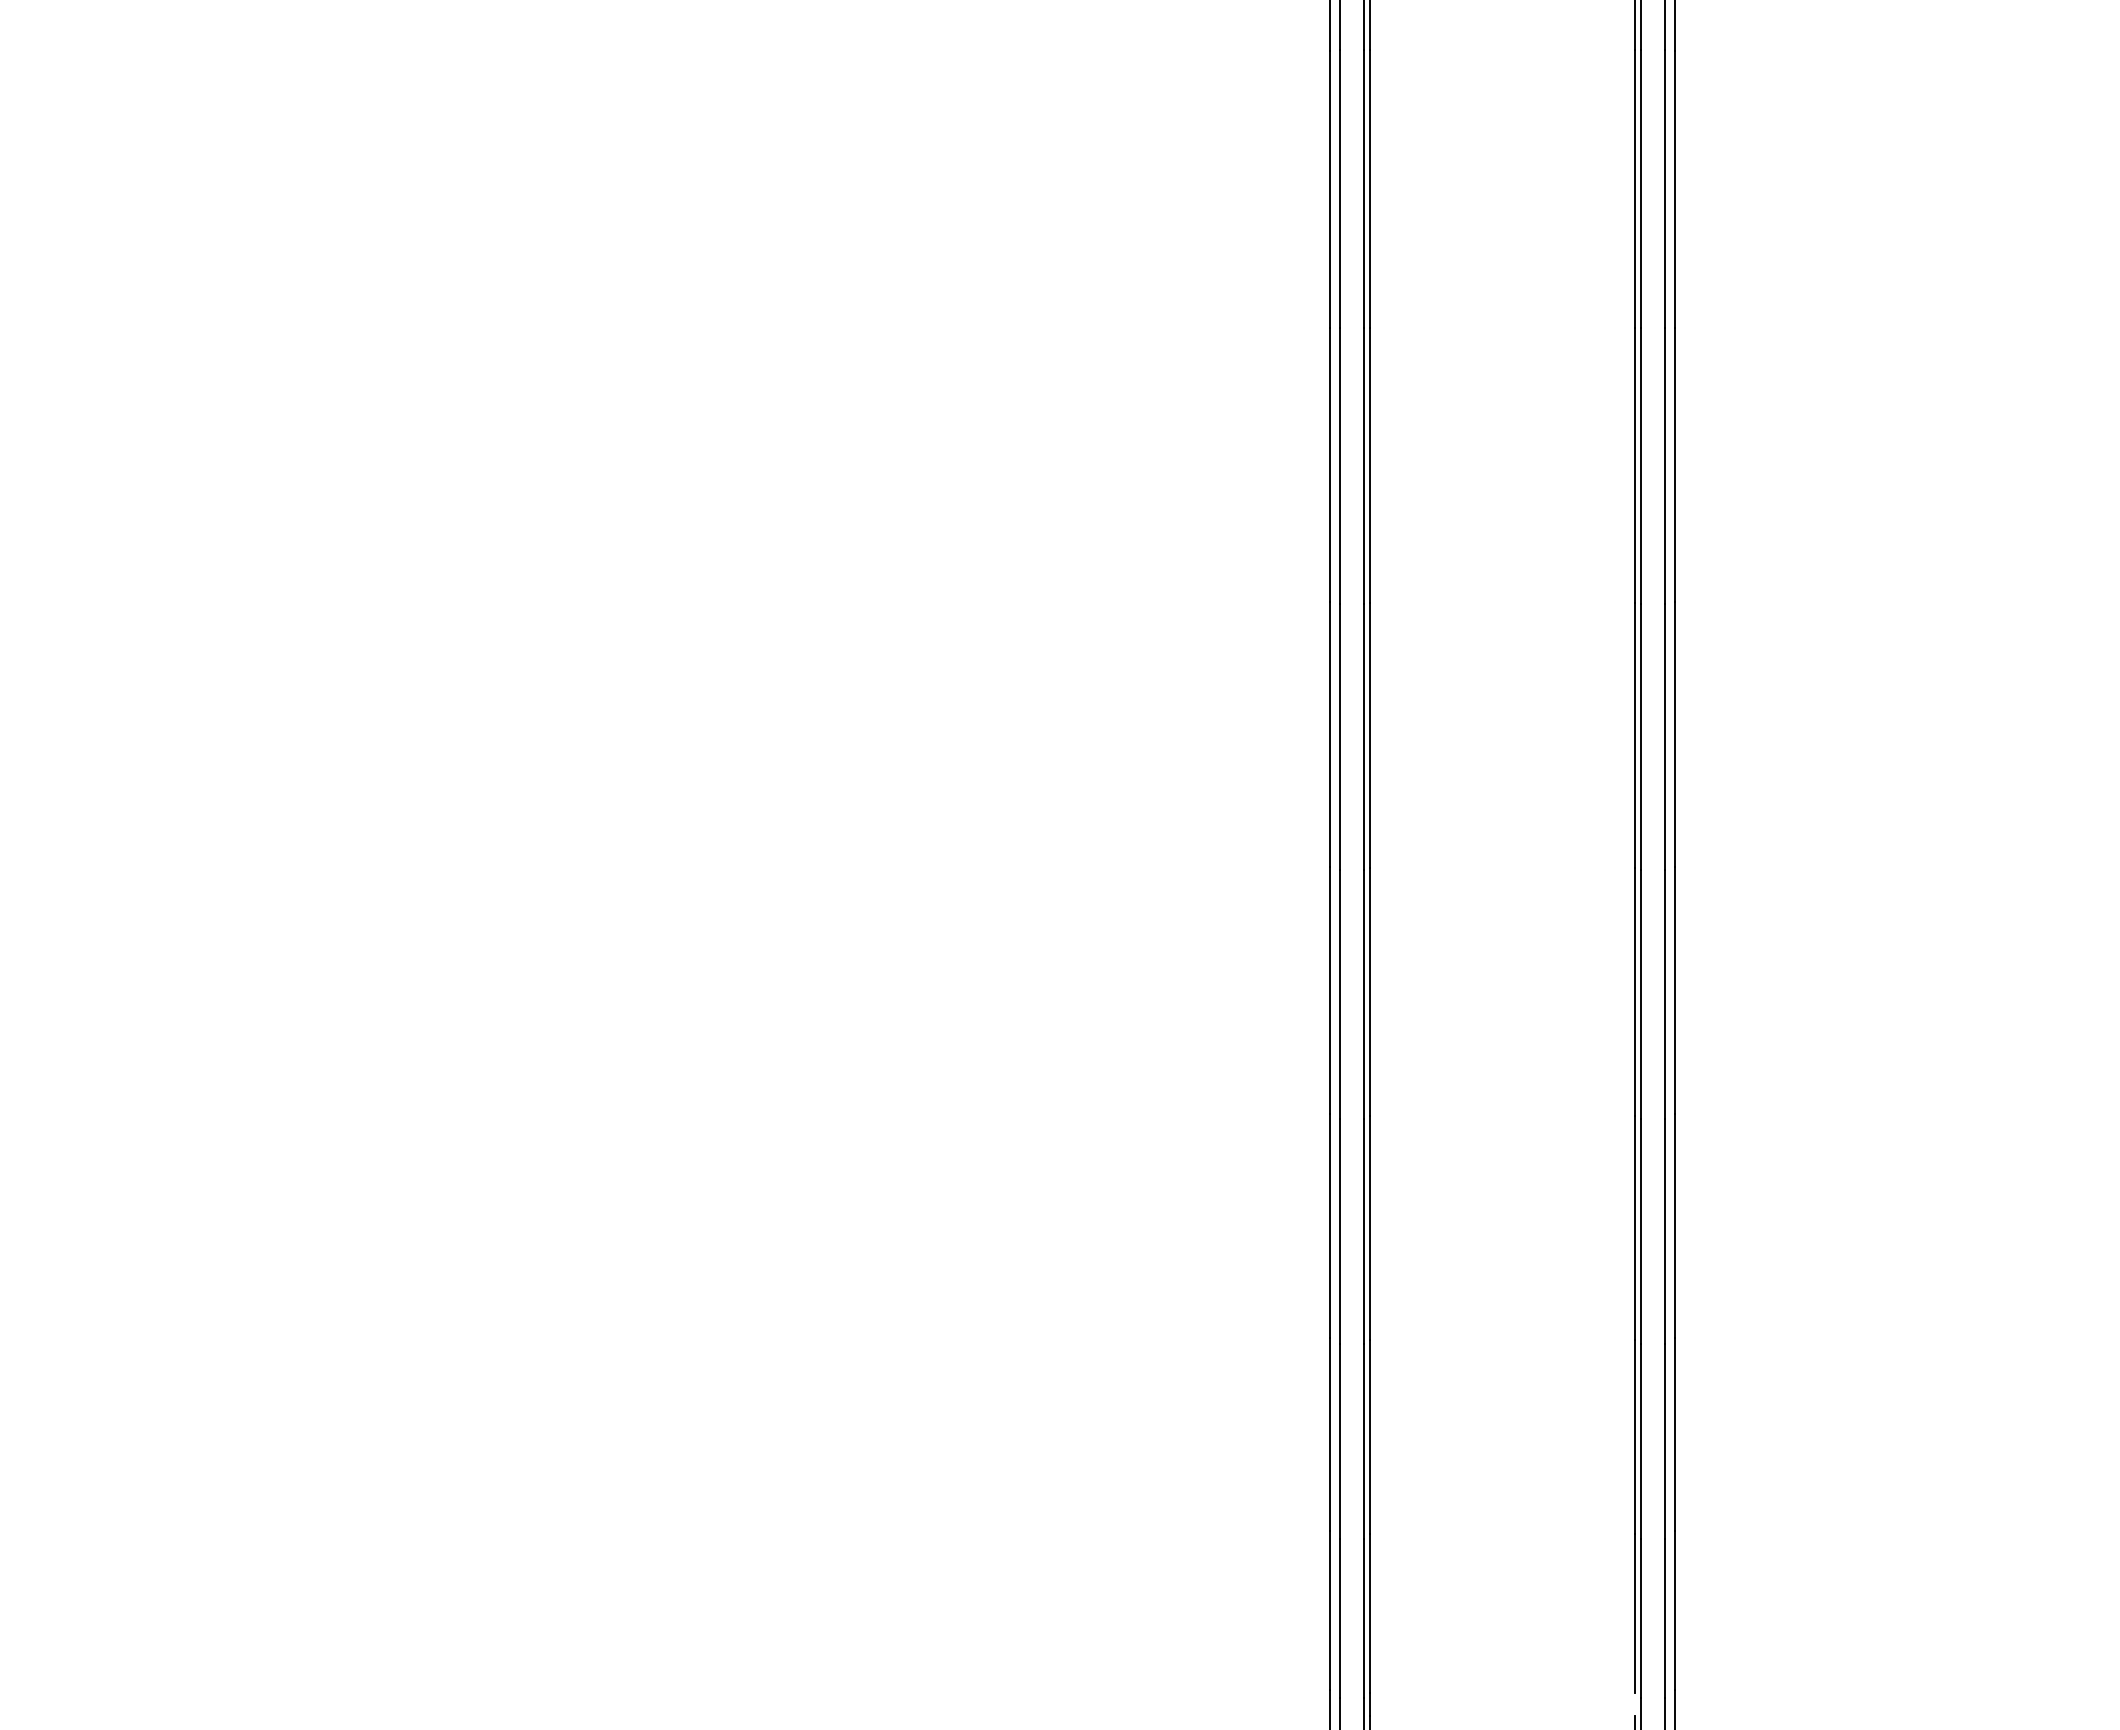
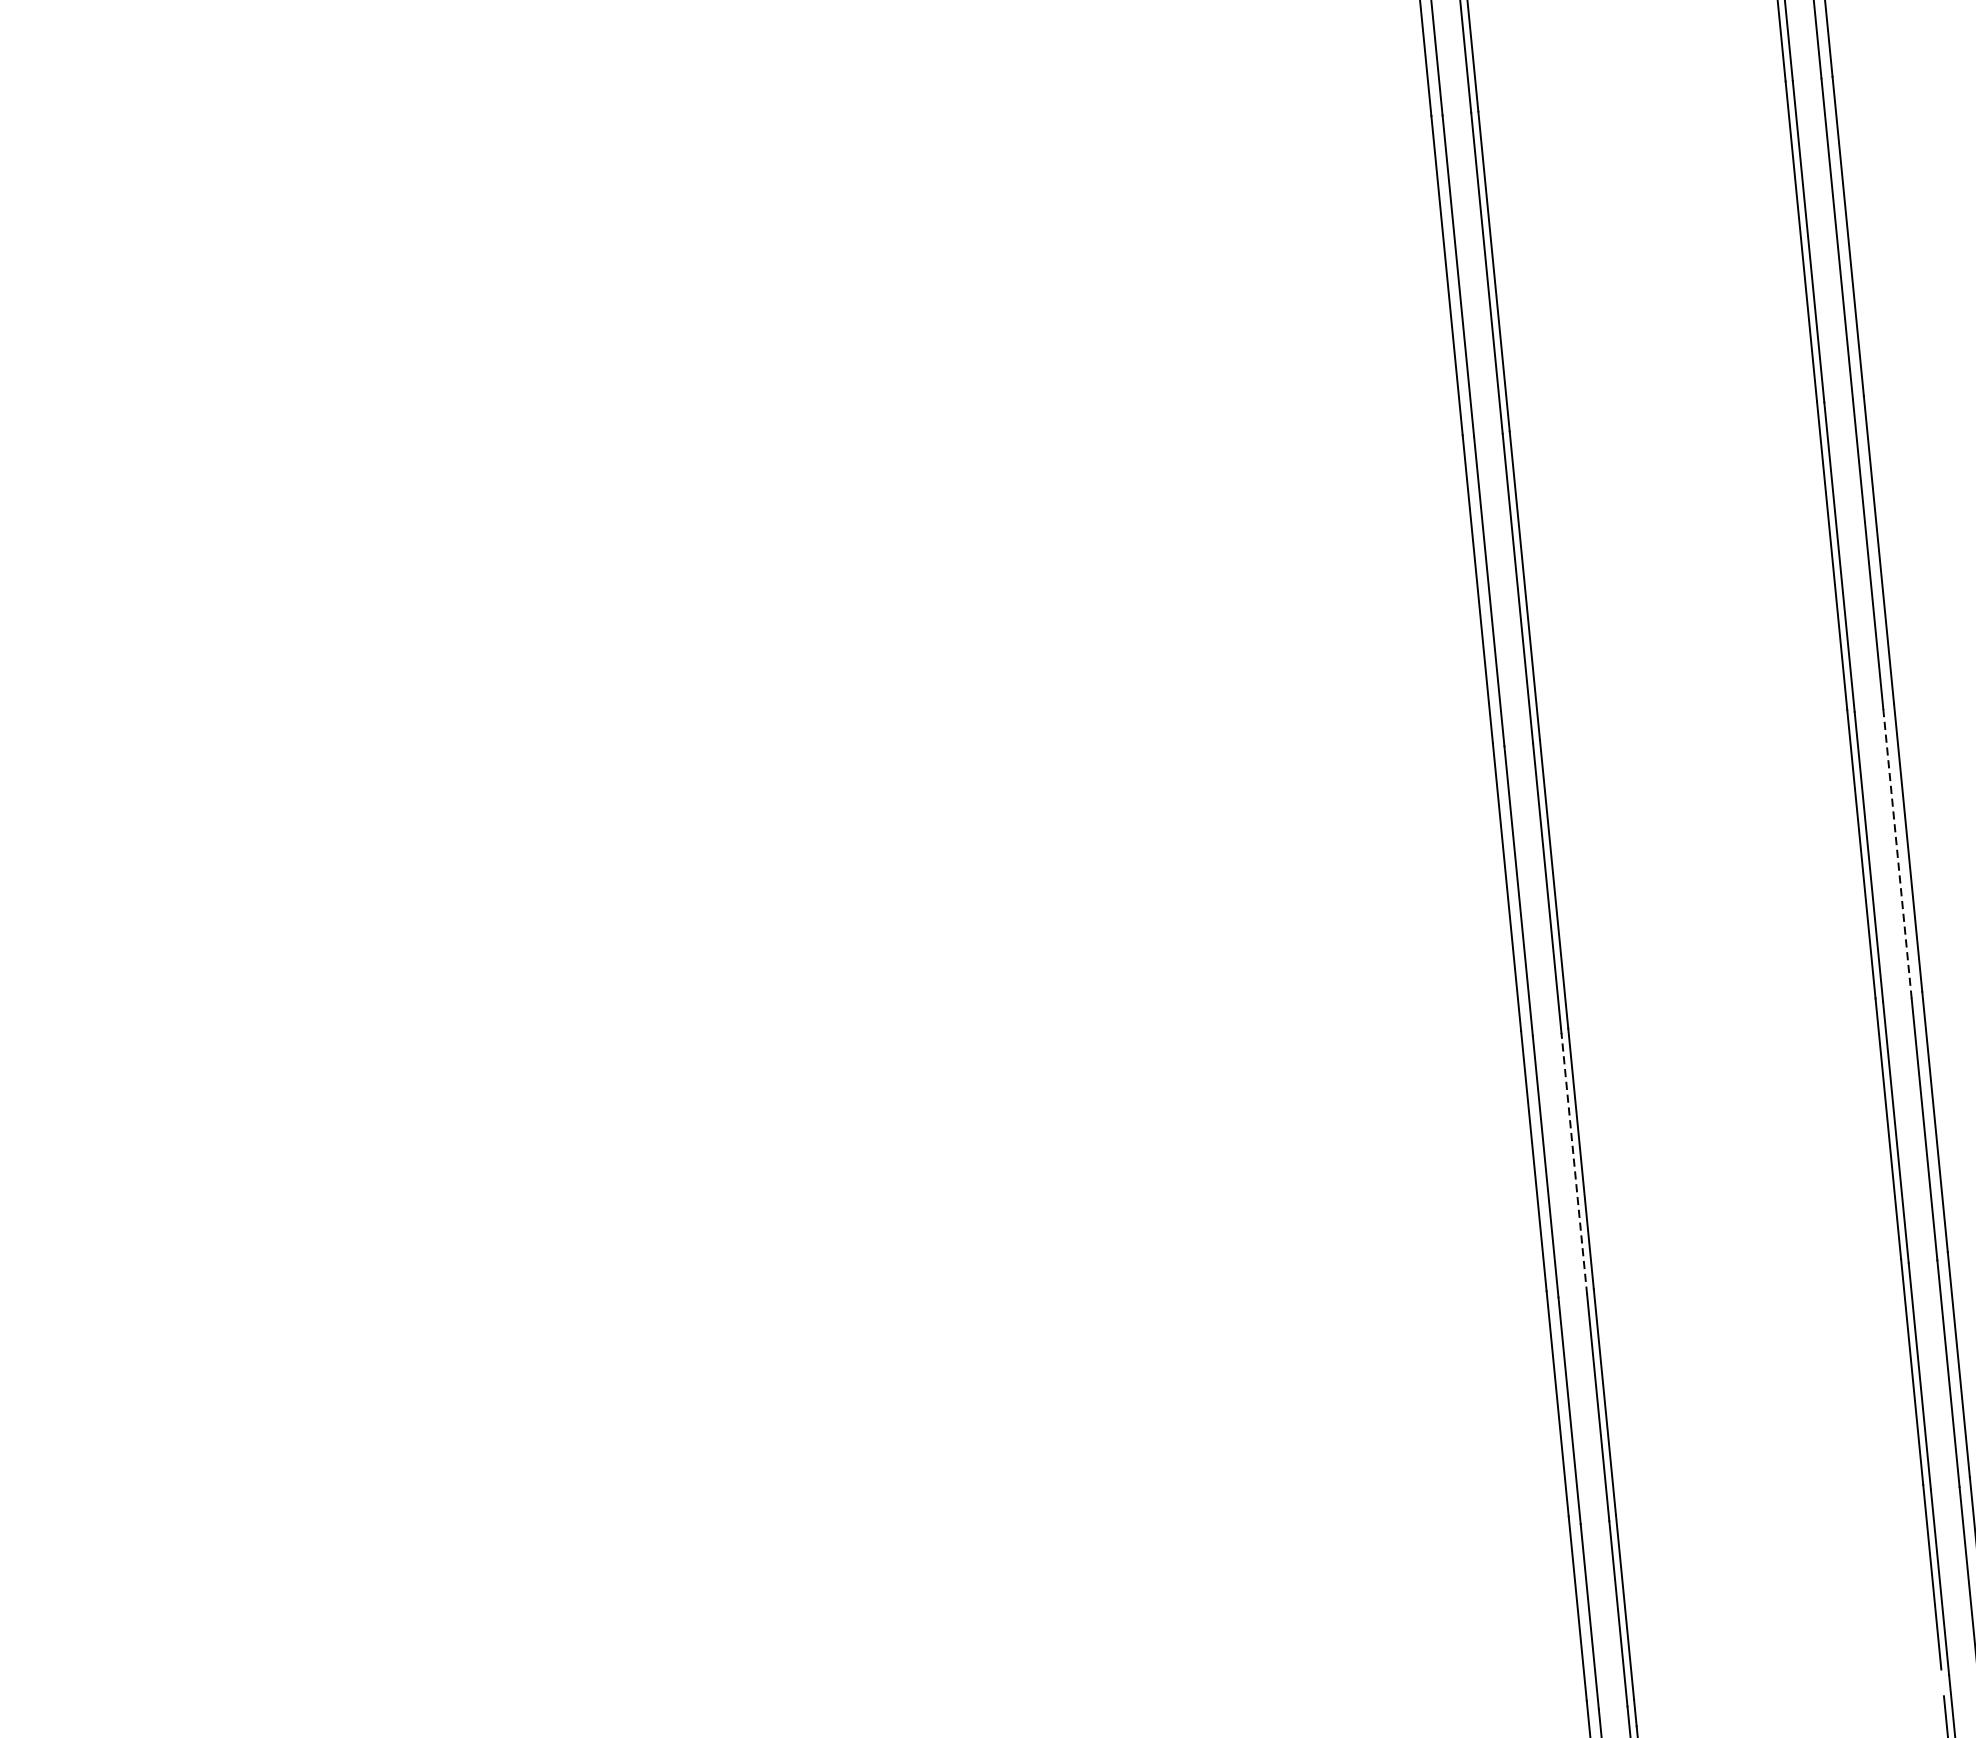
line: (1665, 994) -> (1897, 853), solid -> dashed
line: (1364, 1231) -> (1574, 1163), solid -> dashed

